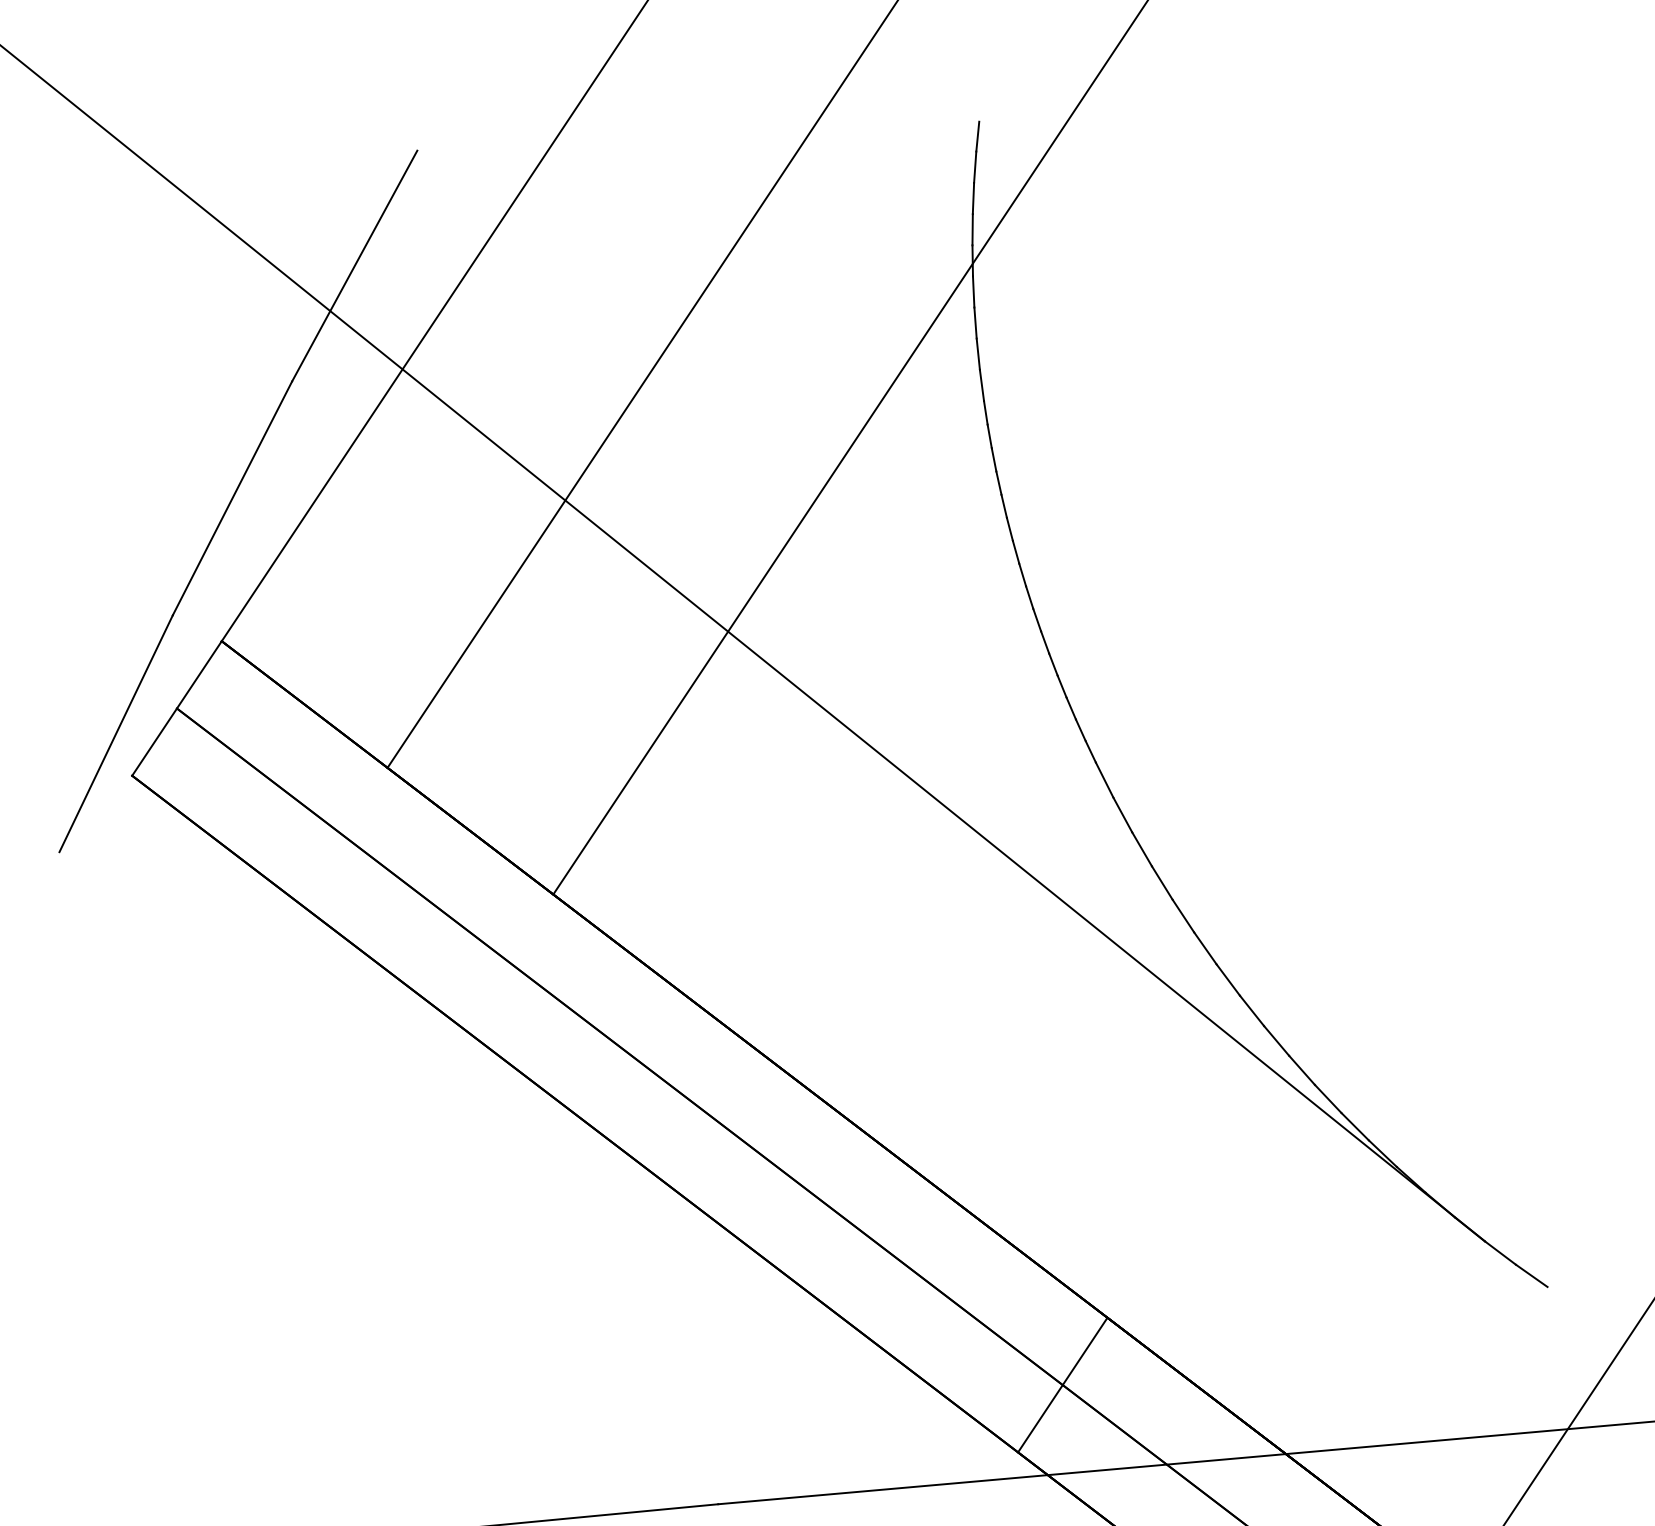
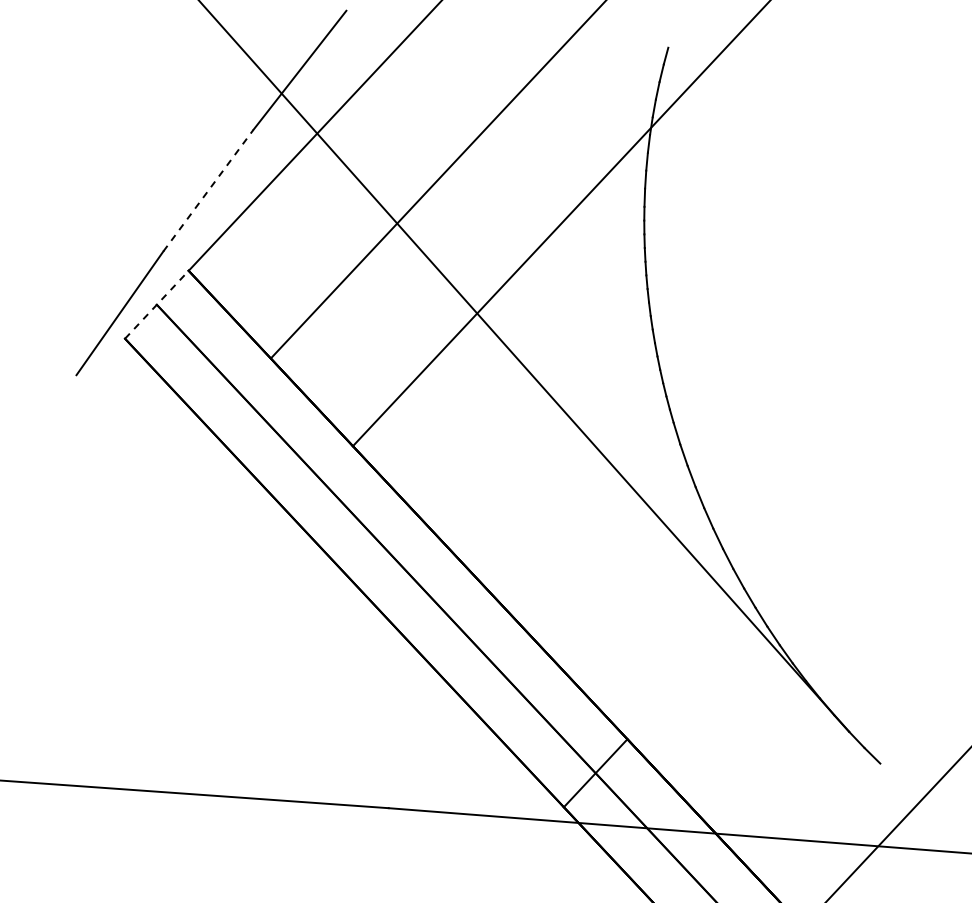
line: (232, 497) -> (208, 190), solid -> dashed
line: (176, 708) -> (156, 304), solid -> dashed

